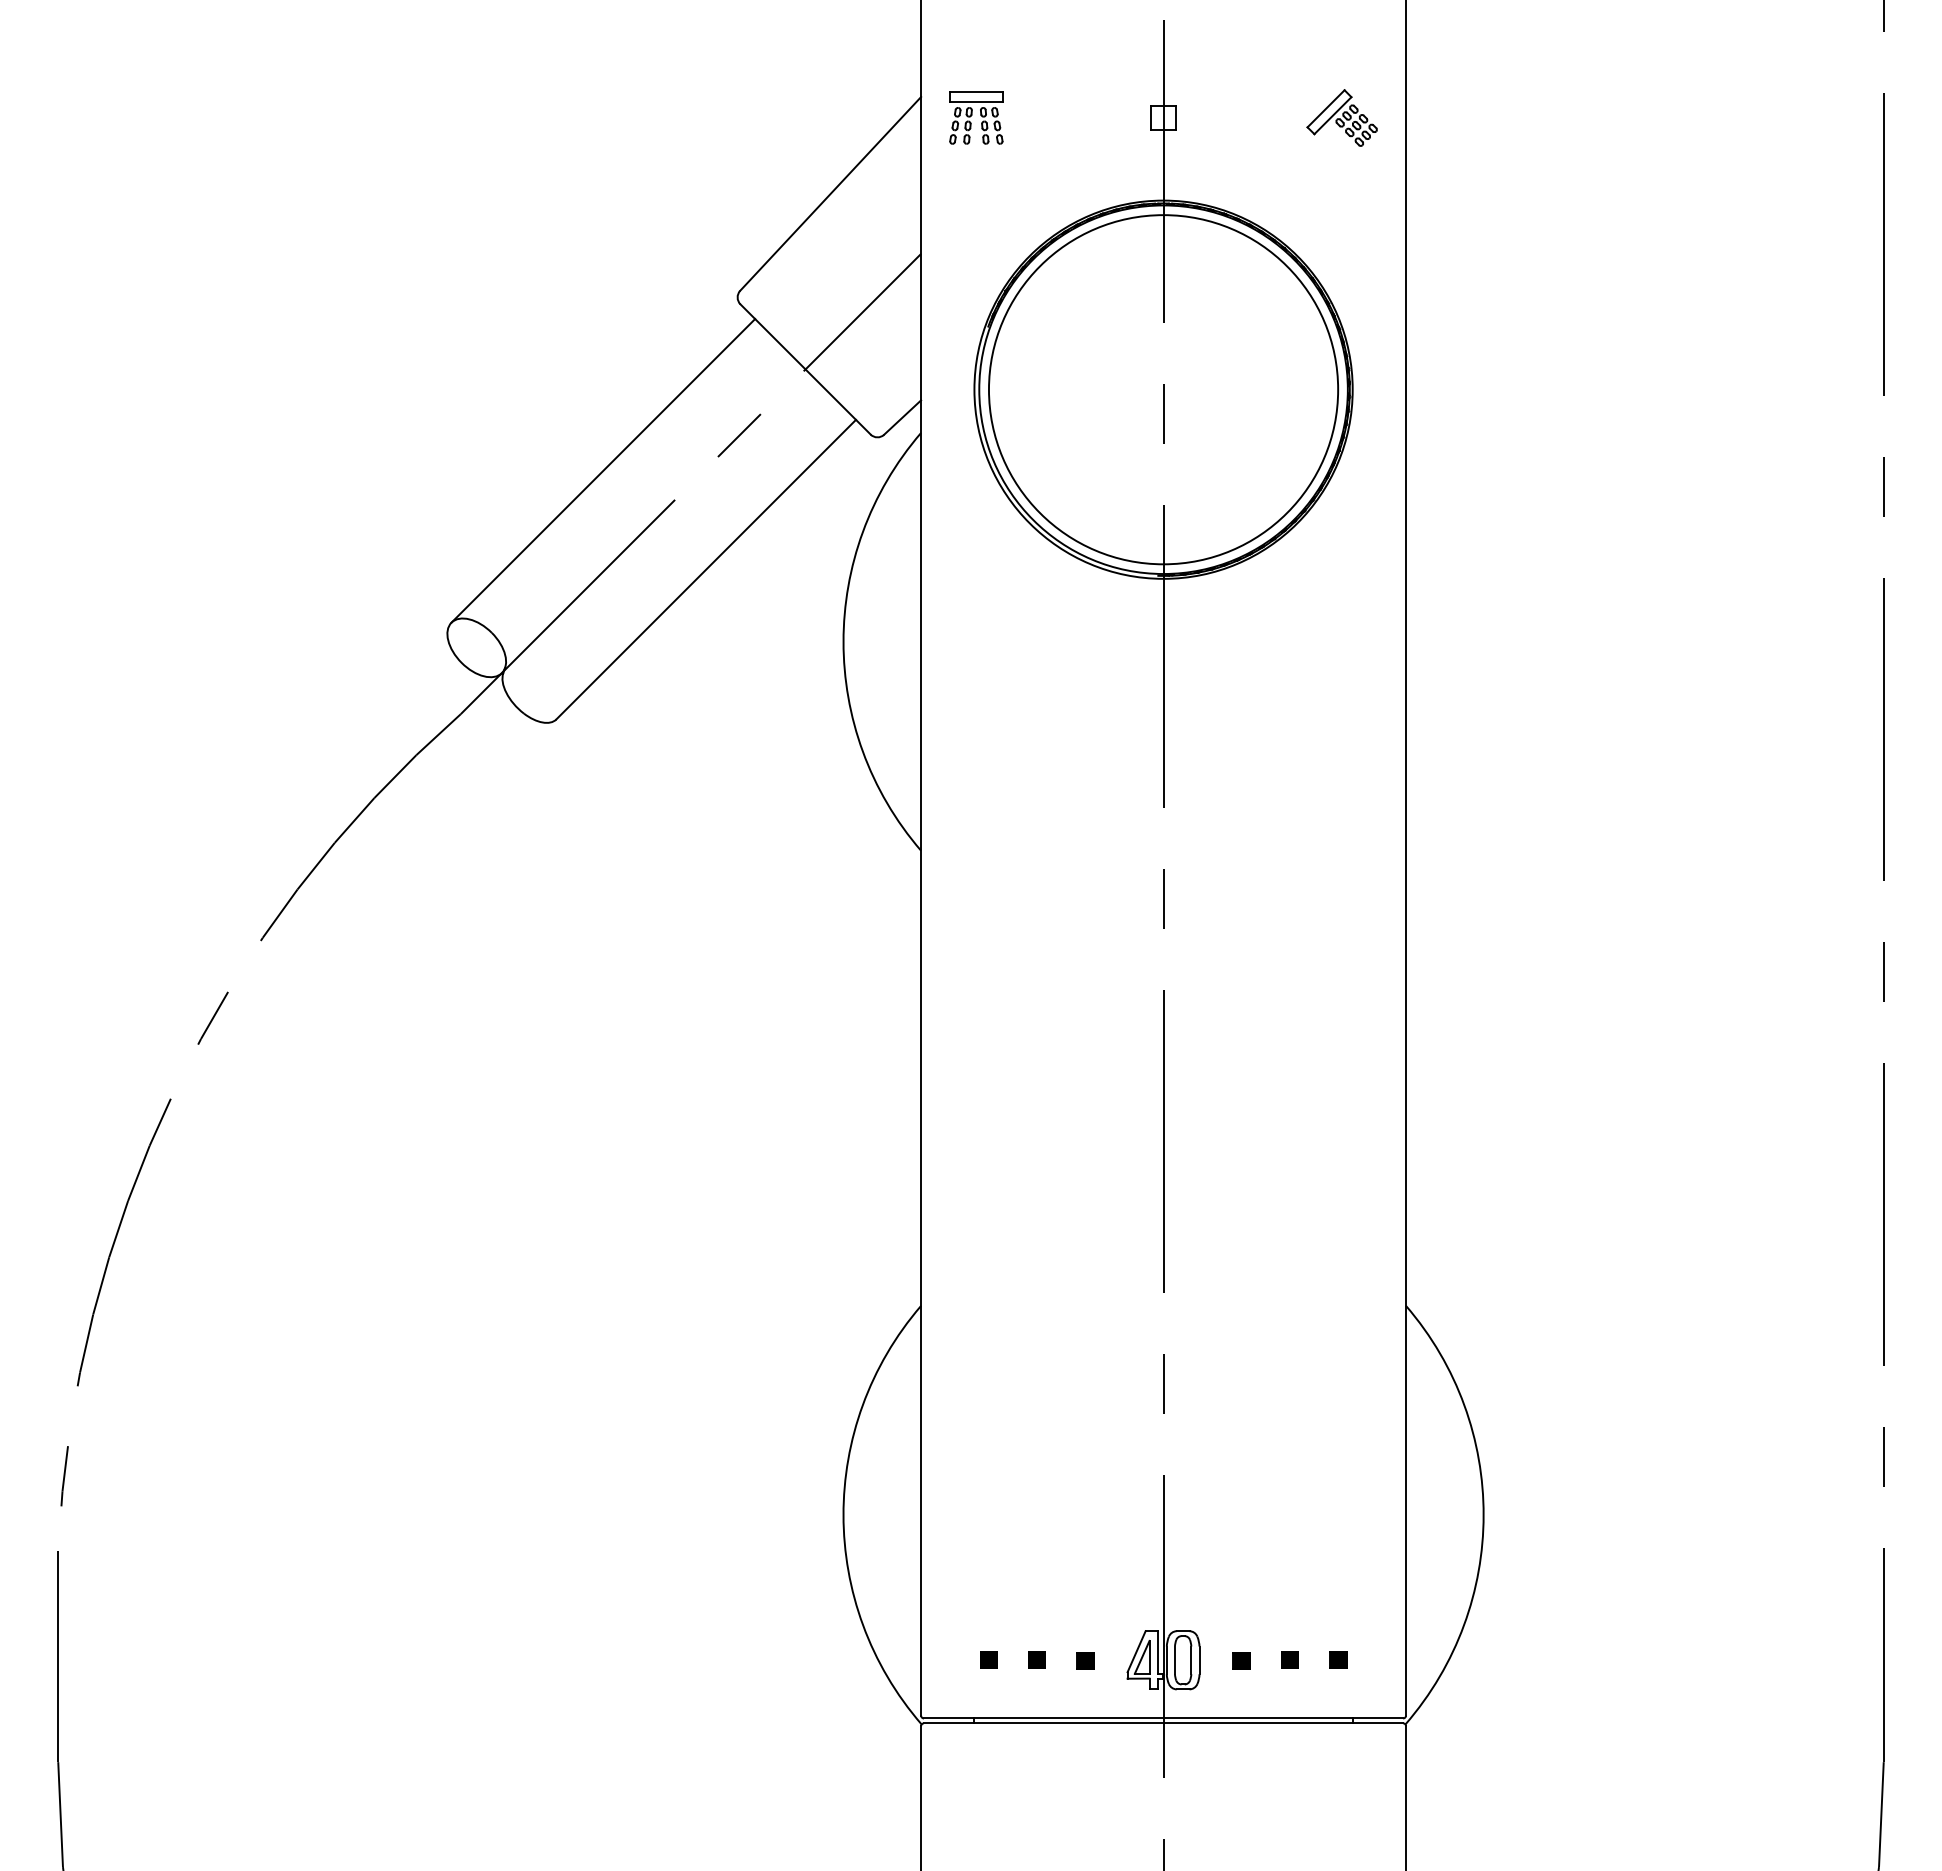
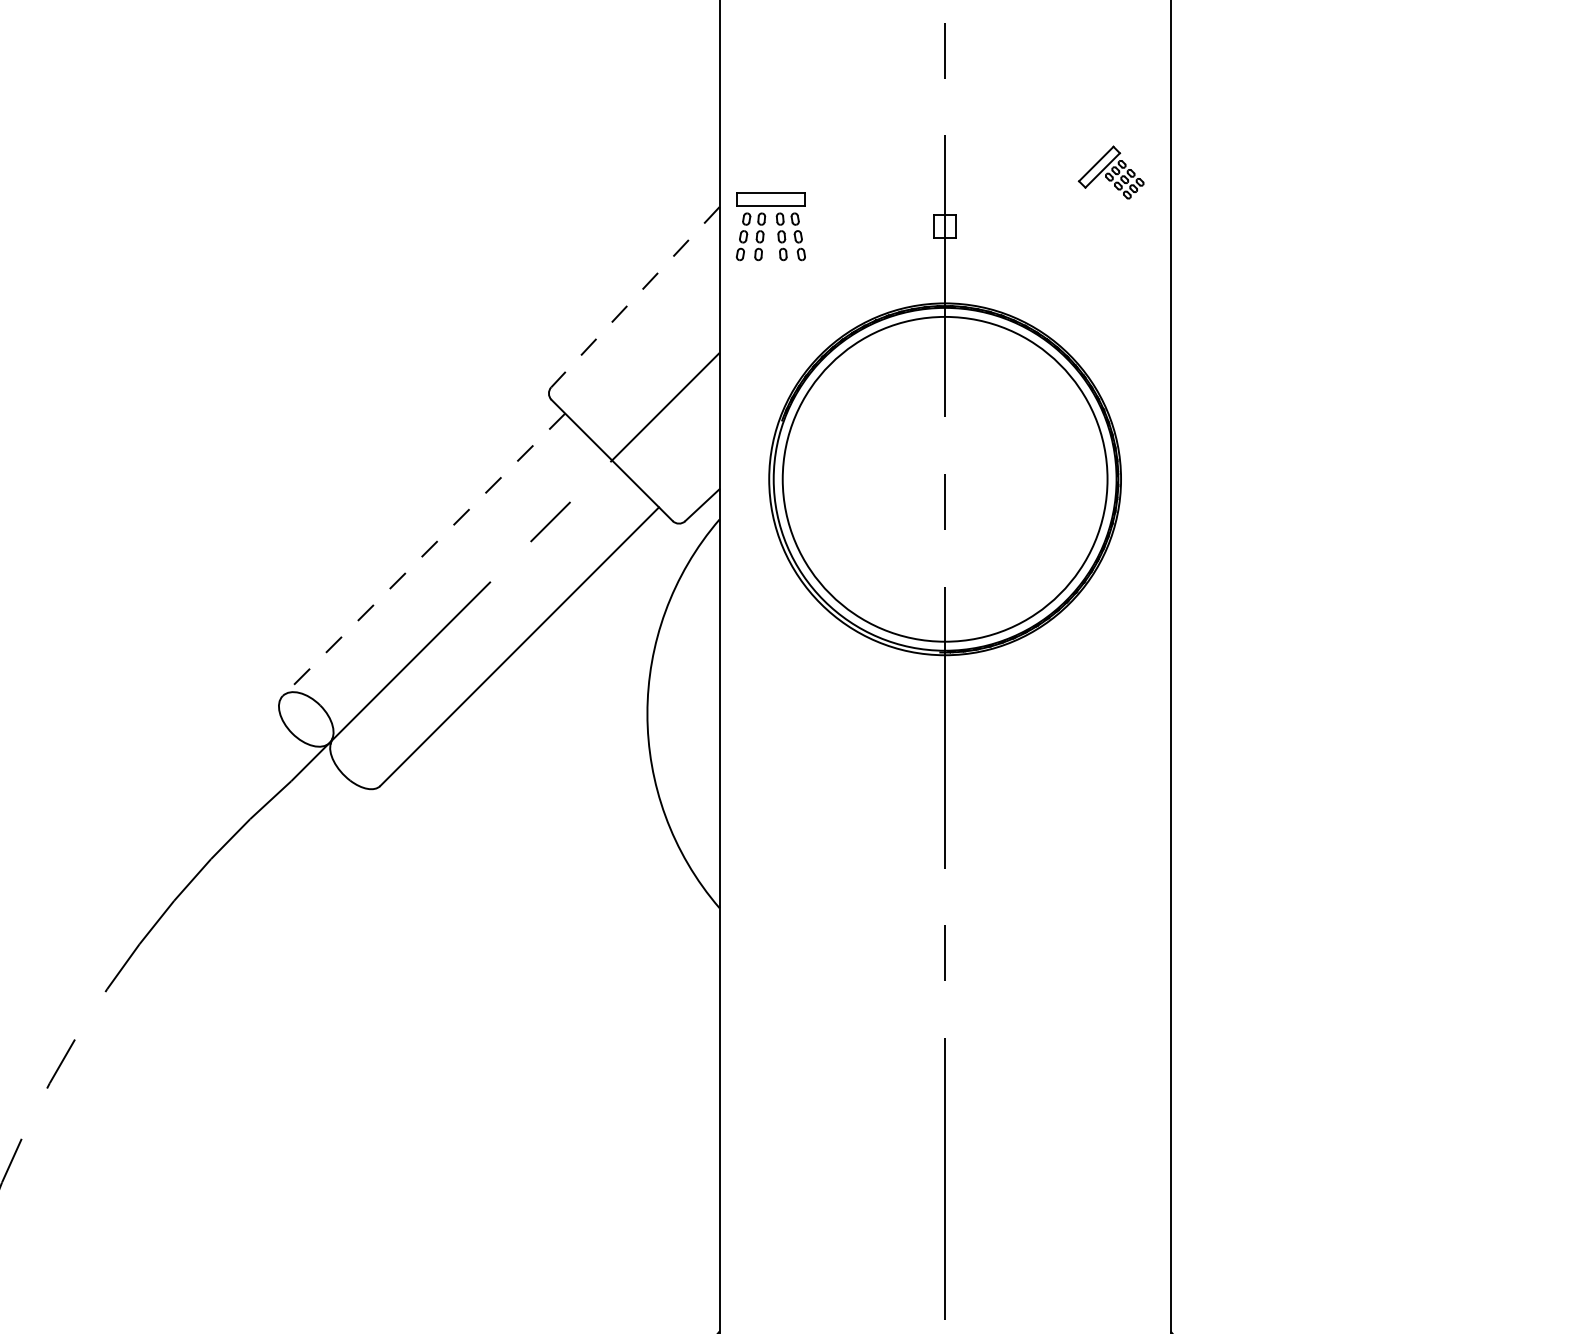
part: (976, 117) -> (771, 226), size x1.4
part: (1341, 117) -> (1110, 172), moved
line: (830, 193) -> (635, 296), solid -> dashed
line: (603, 470) -> (424, 554), solid -> dashed

